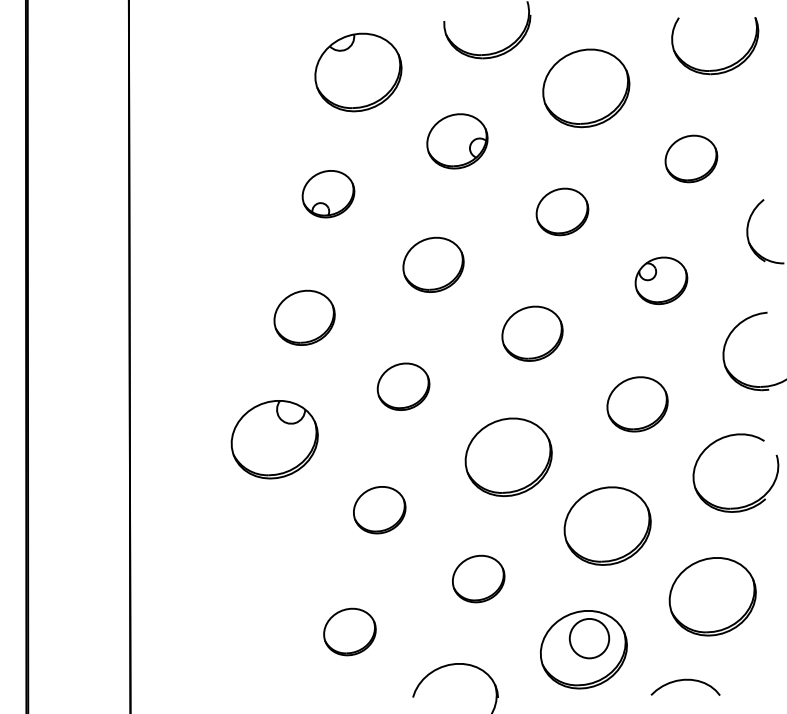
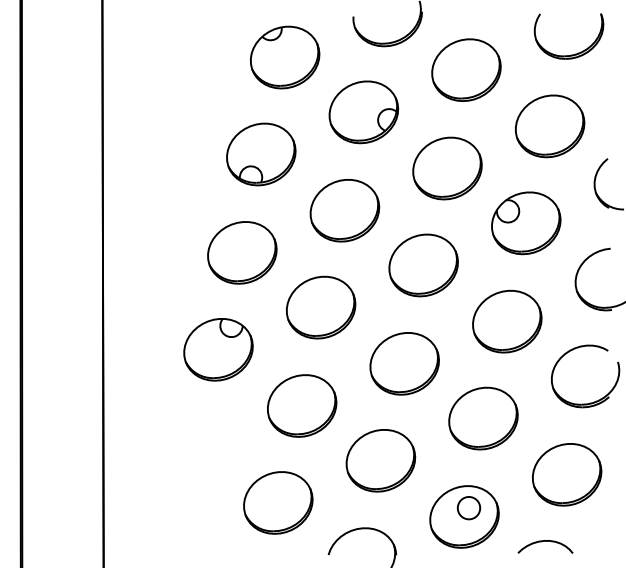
part: (457, 141) -> (363, 112), size x1.43
part: (691, 158) -> (550, 126), size x1.67
part: (328, 193) -> (261, 153), size x1.67
part: (562, 211) -> (447, 168), size x1.67
part: (433, 264) -> (344, 210), size x1.43
part: (661, 280) -> (526, 223), size x1.67
part: (304, 317) -> (242, 252), size x1.43
part: (532, 333) -> (423, 265), size x1.43
part: (403, 386) -> (320, 307), size x1.67
part: (637, 404) -> (507, 321), size x1.43
part: (379, 509) -> (301, 405), size x1.67
part: (478, 578) -> (380, 460), size x1.67
part: (349, 631) -> (277, 502), size x1.67
circle: (589, 638) -> (468, 508), size x0.71

